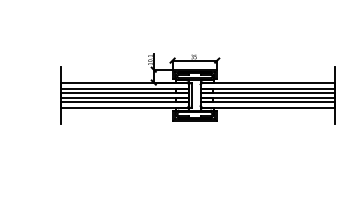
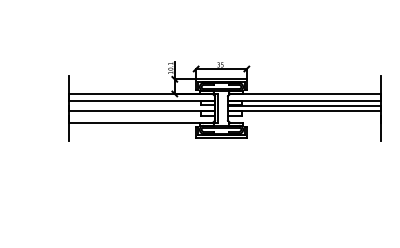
line: (124, 92) -> (141, 105), removed
line: (124, 101) -> (141, 115), removed
line: (267, 101) -> (304, 115), removed
line: (268, 108) -> (305, 123), removed

